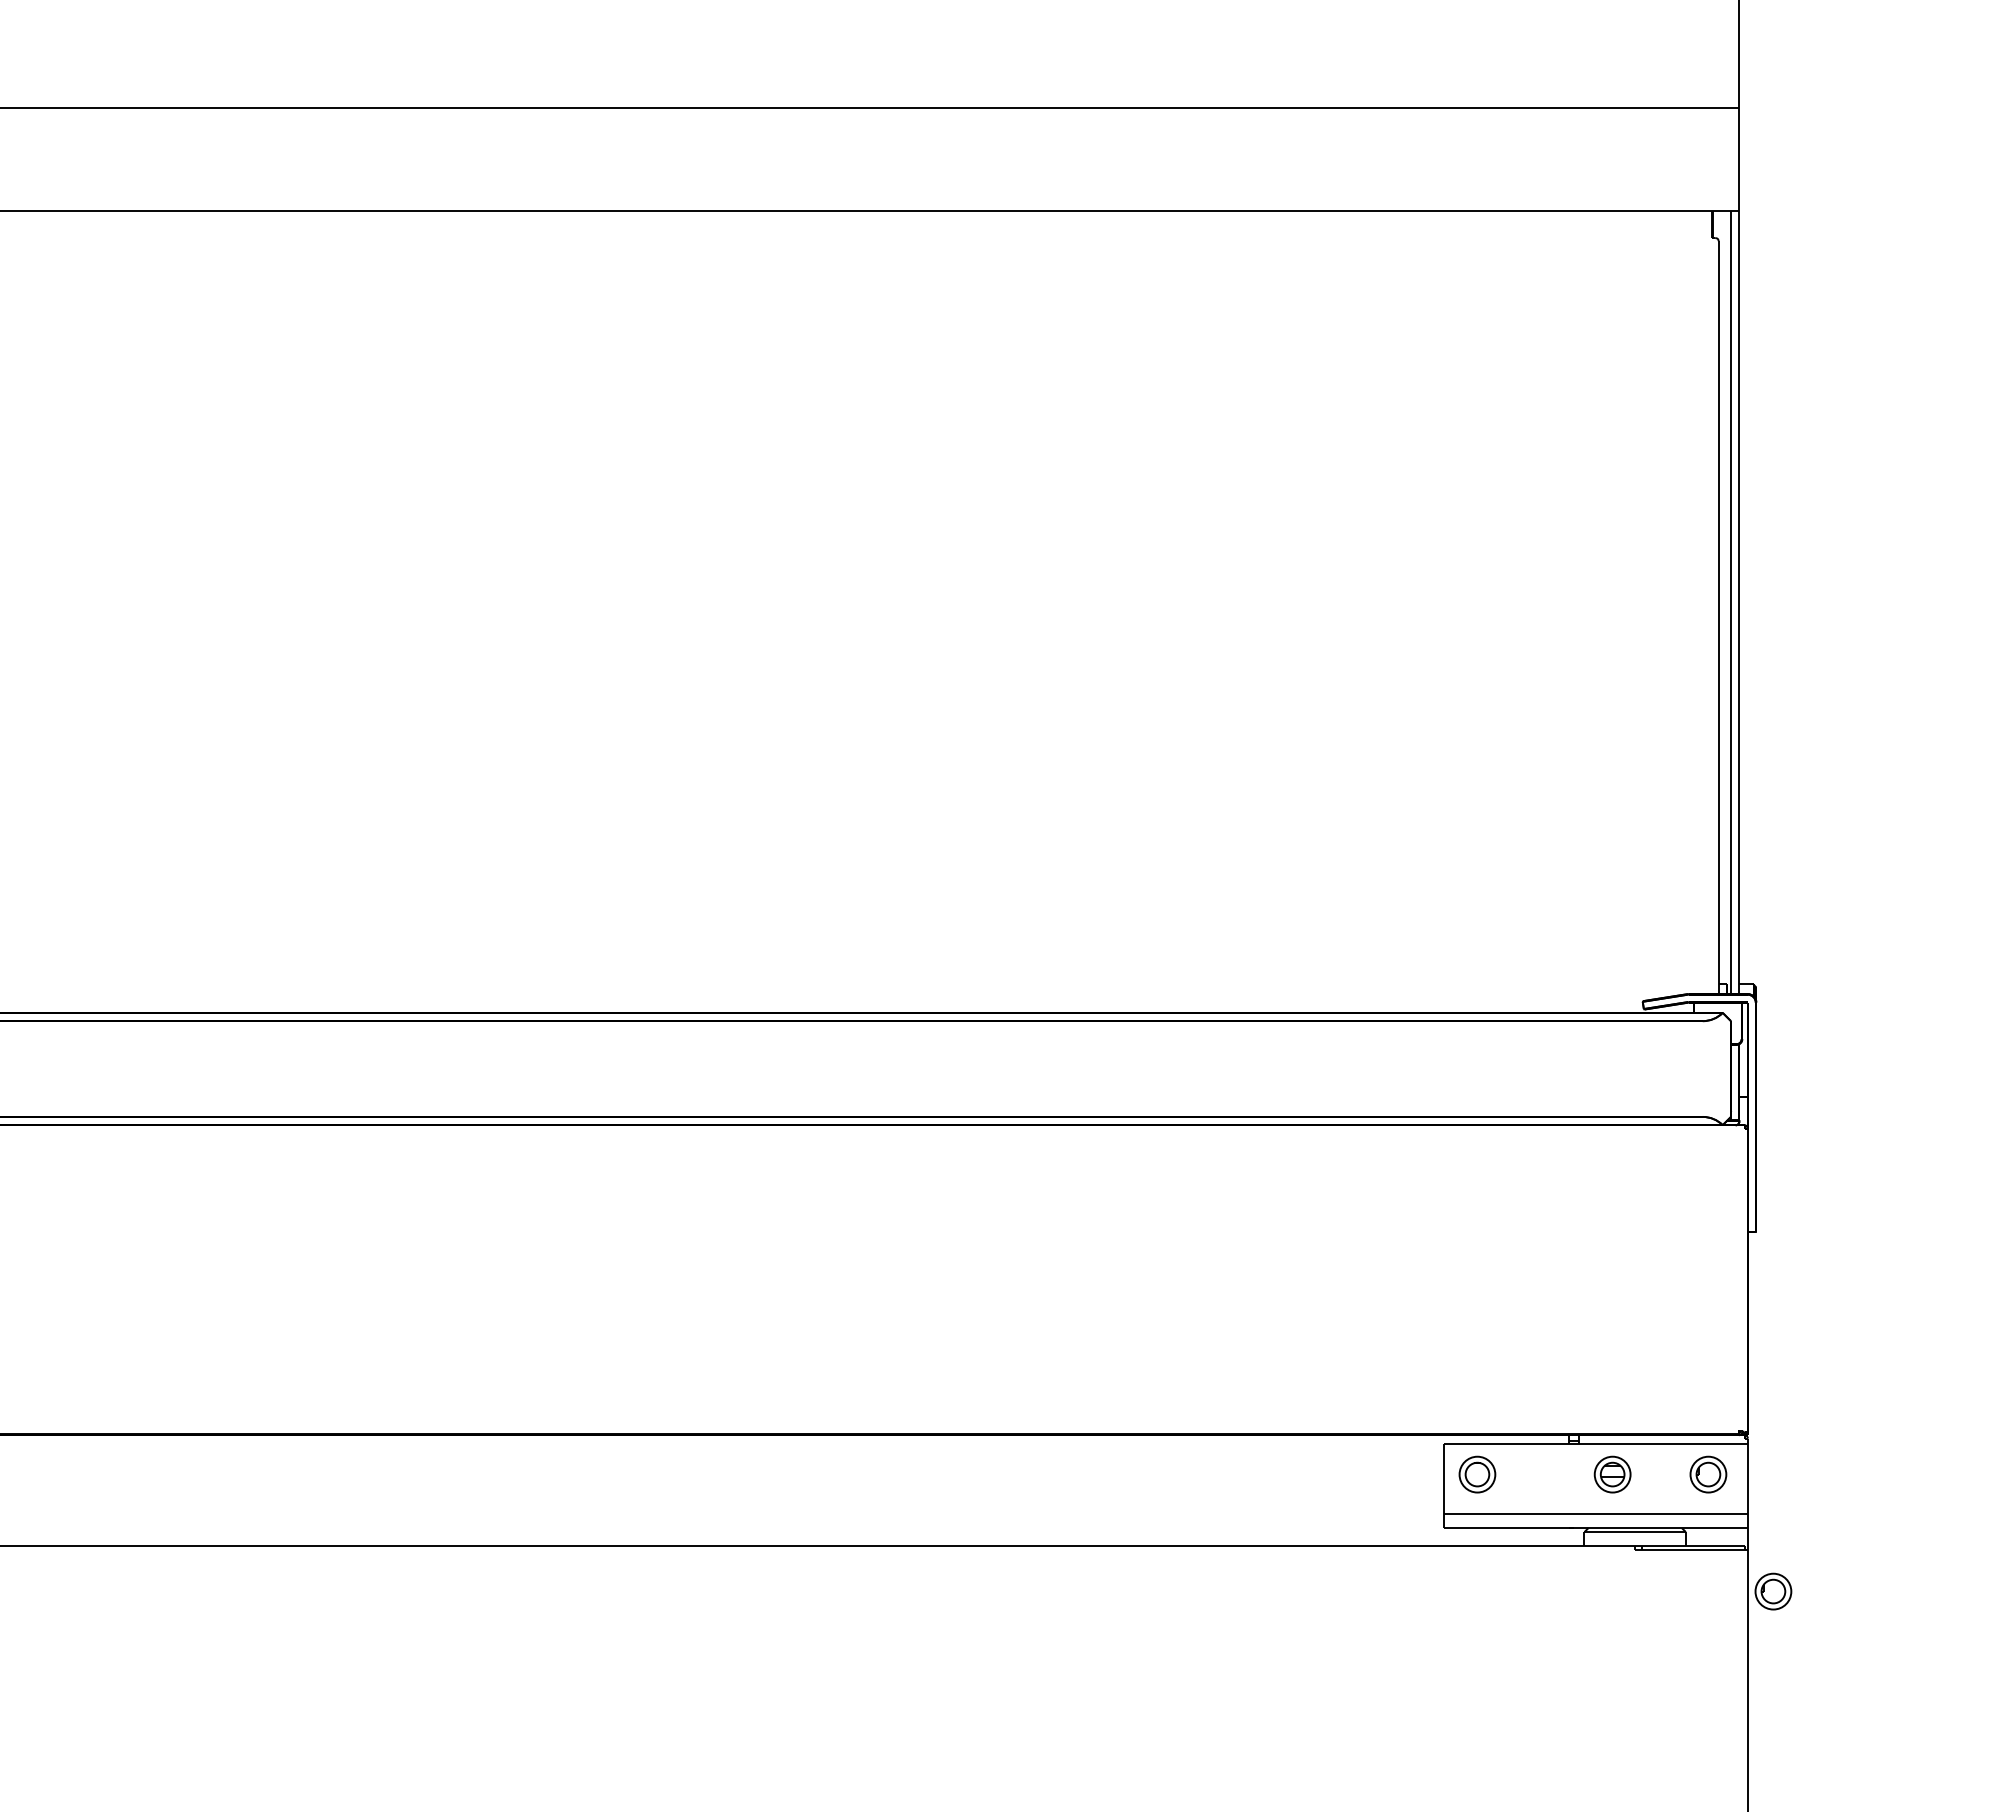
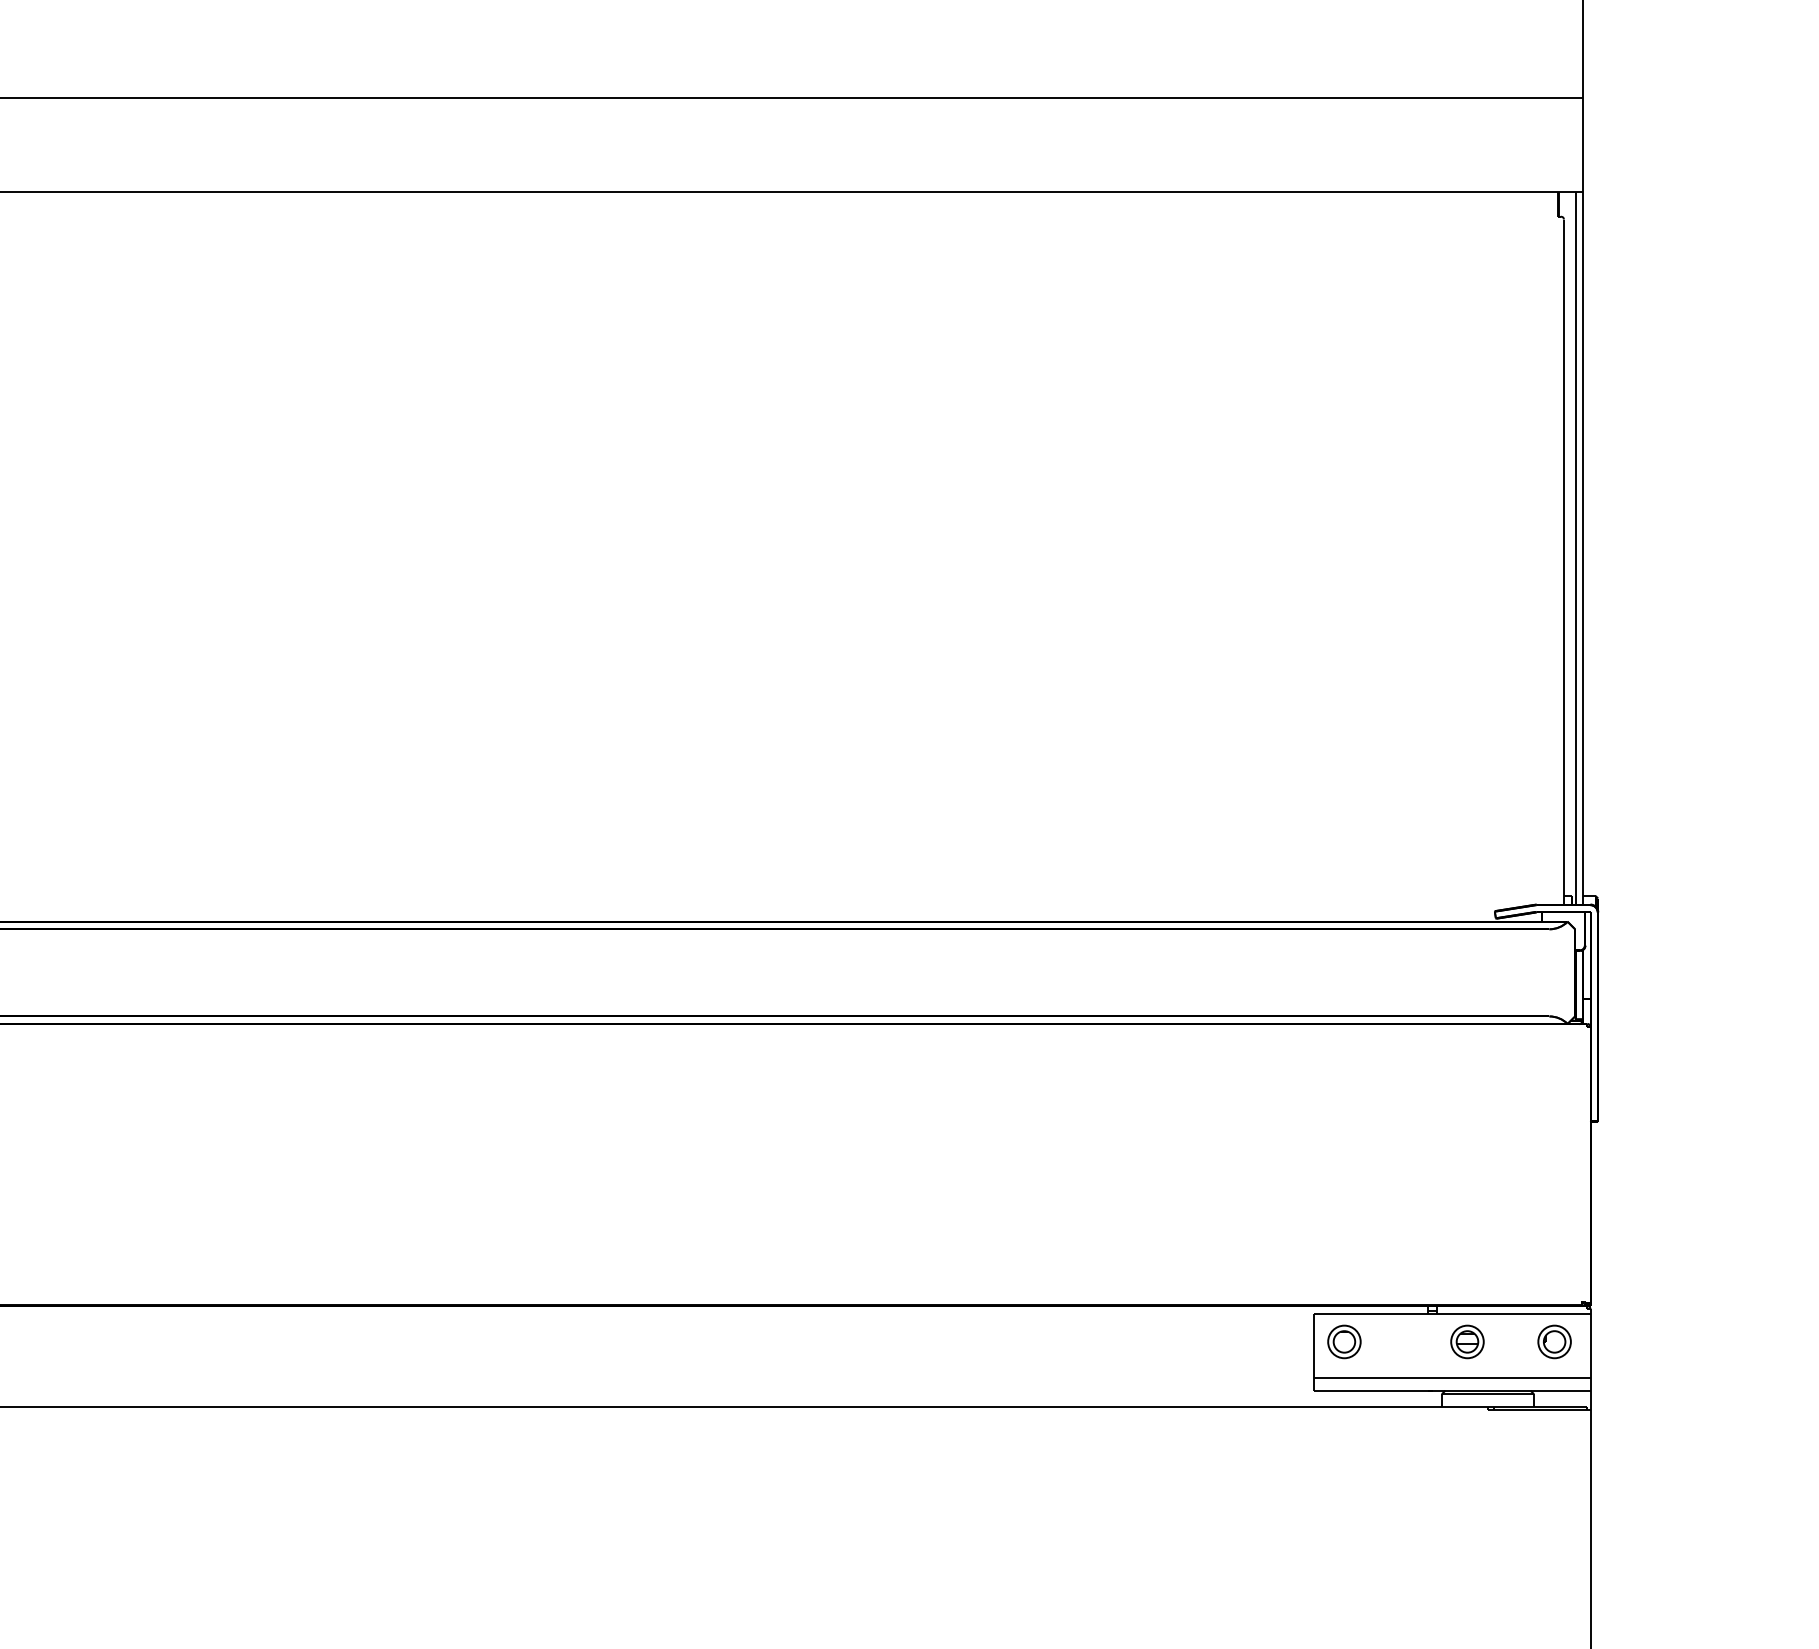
part: (1773, 1591) -> (1613, 1448), removed

